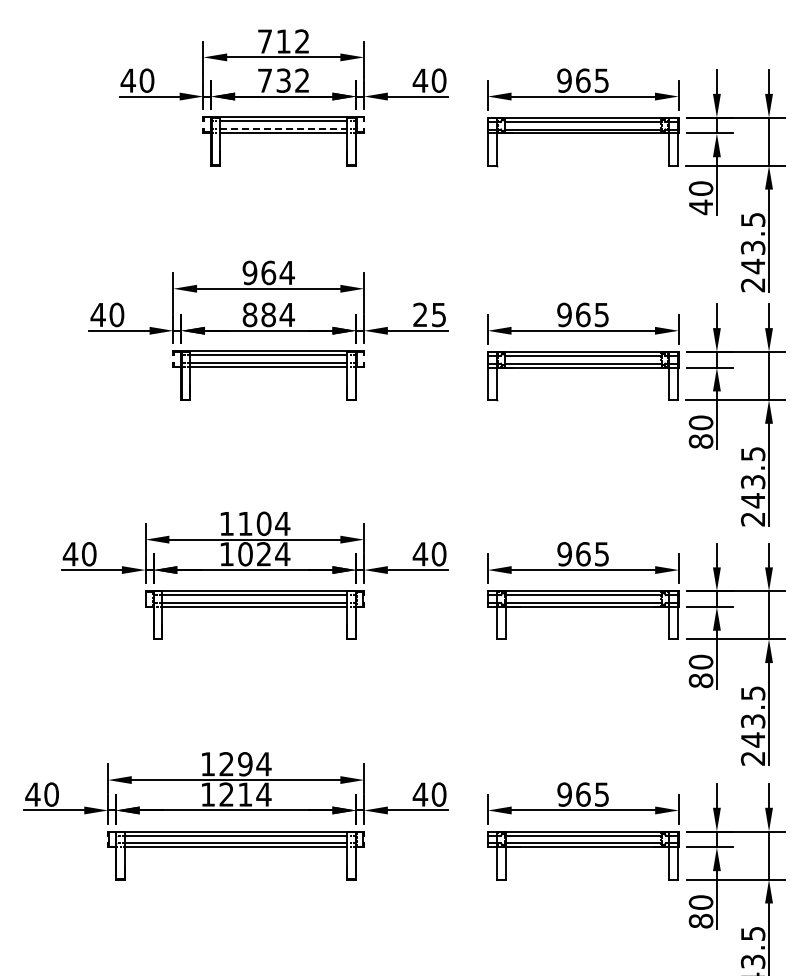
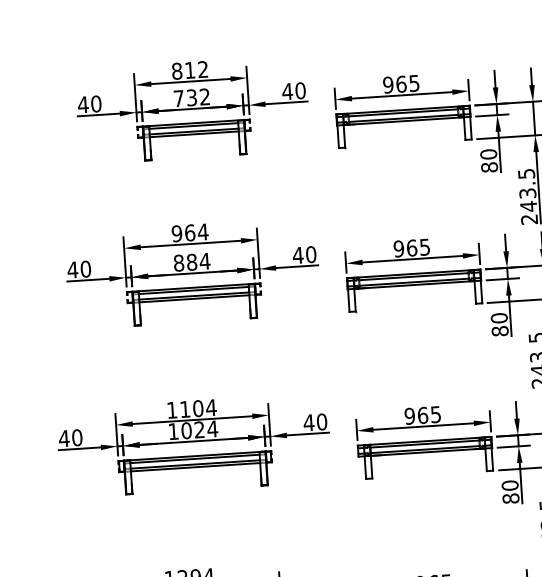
text: (264, 41) -> (176, 71), 712 -> 812
line: (283, 128) -> (193, 131), dashed -> solid
text: (700, 207) -> (489, 167), 40 -> 80
text: (429, 314) -> (304, 254), 25 -> 40

